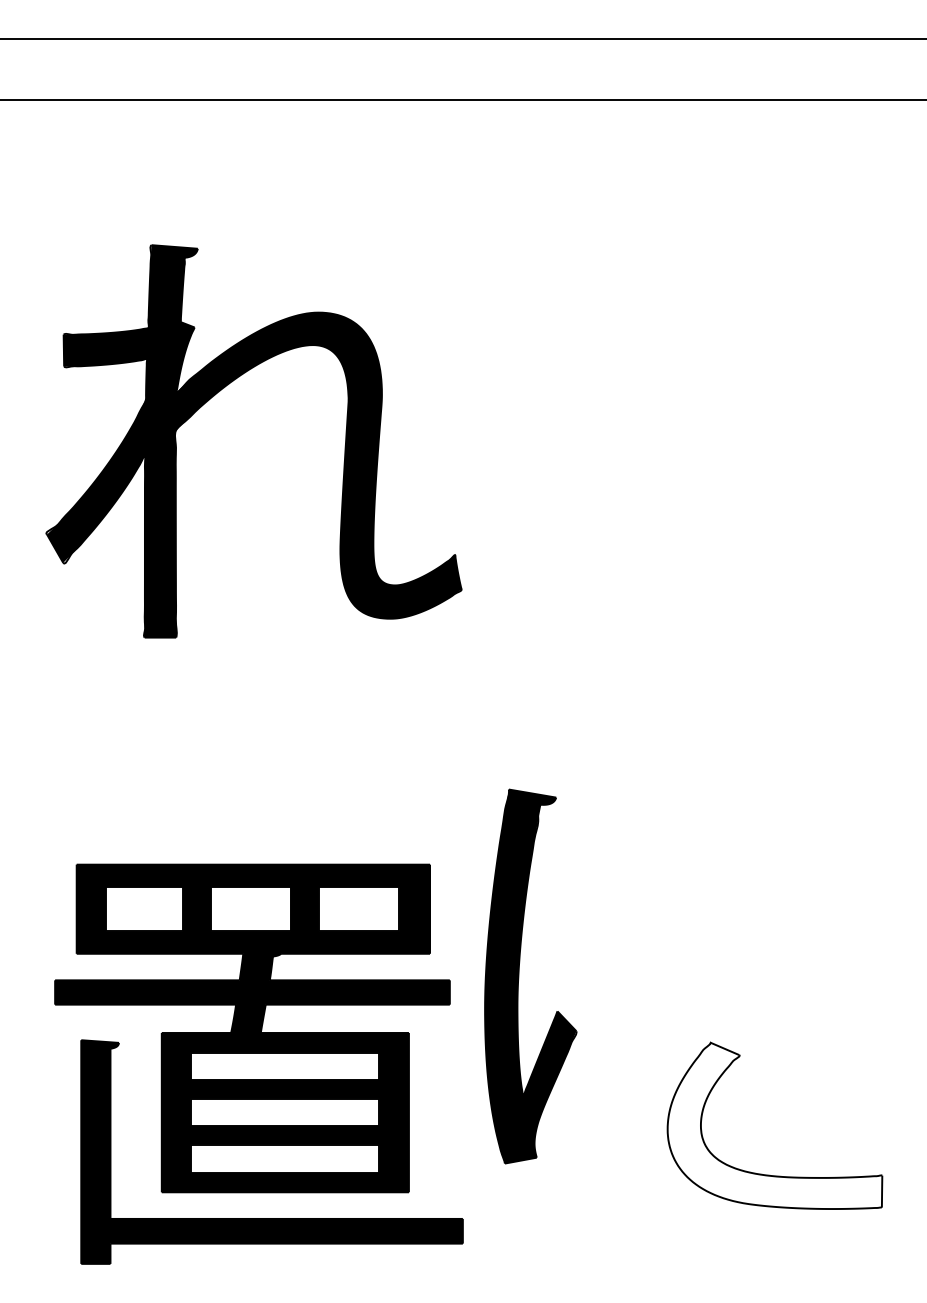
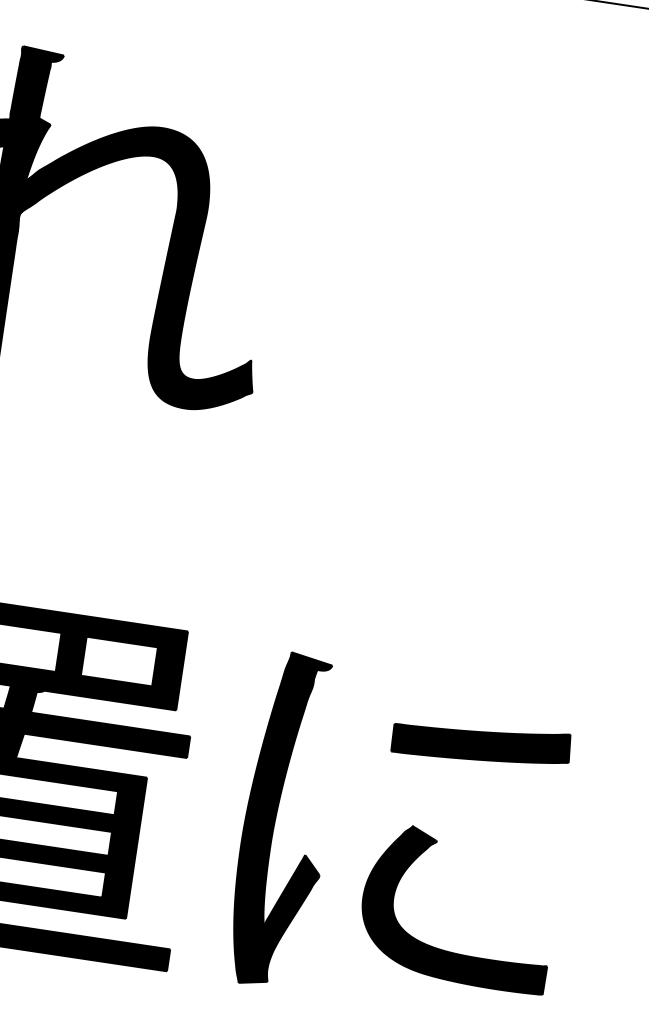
part: (772, 939) -> (481, 743), added
part: (519, 976) -> (276, 819), moved
fill: (774, 1125) -> (458, 907), added

